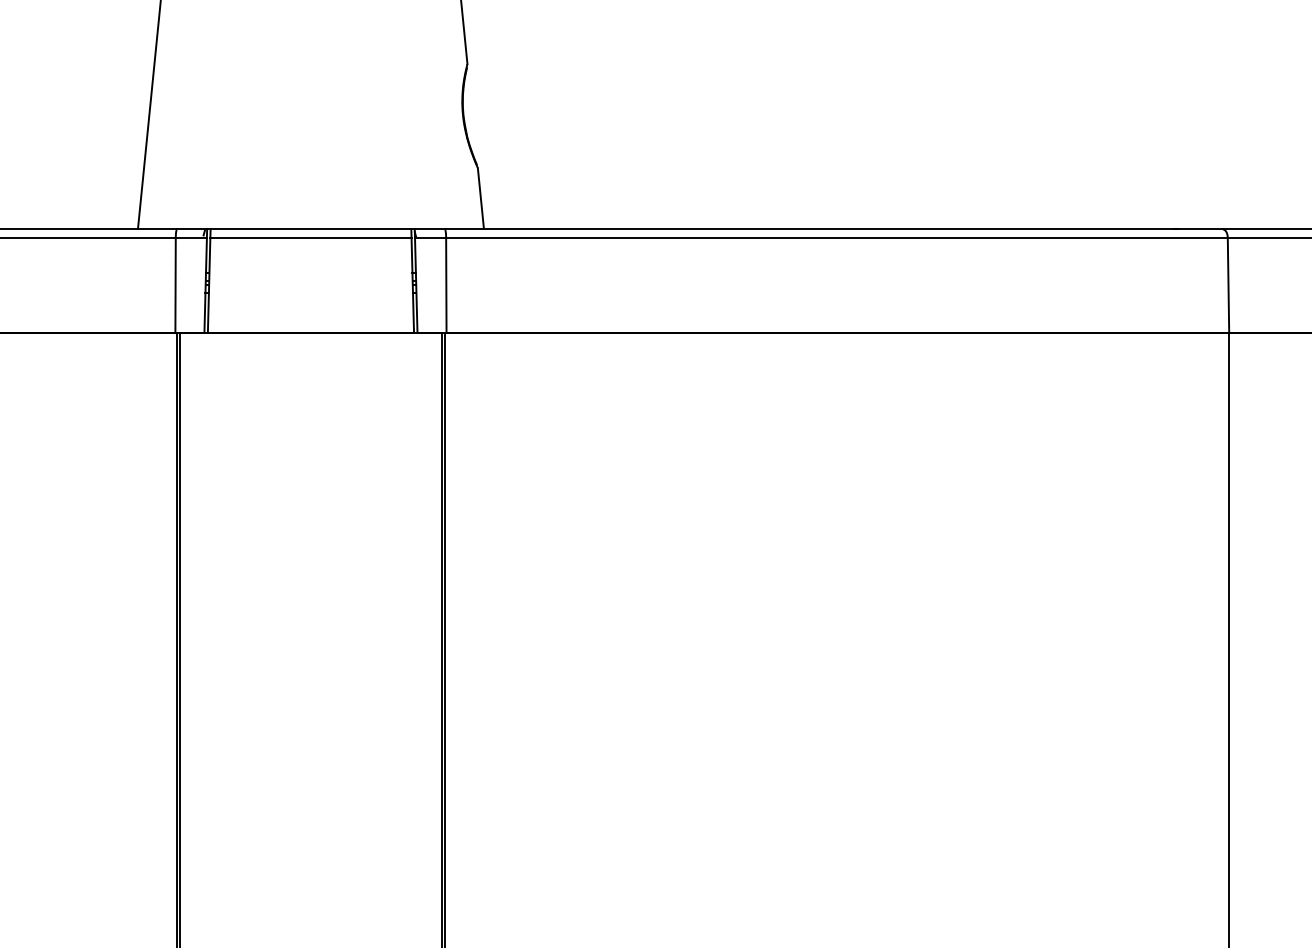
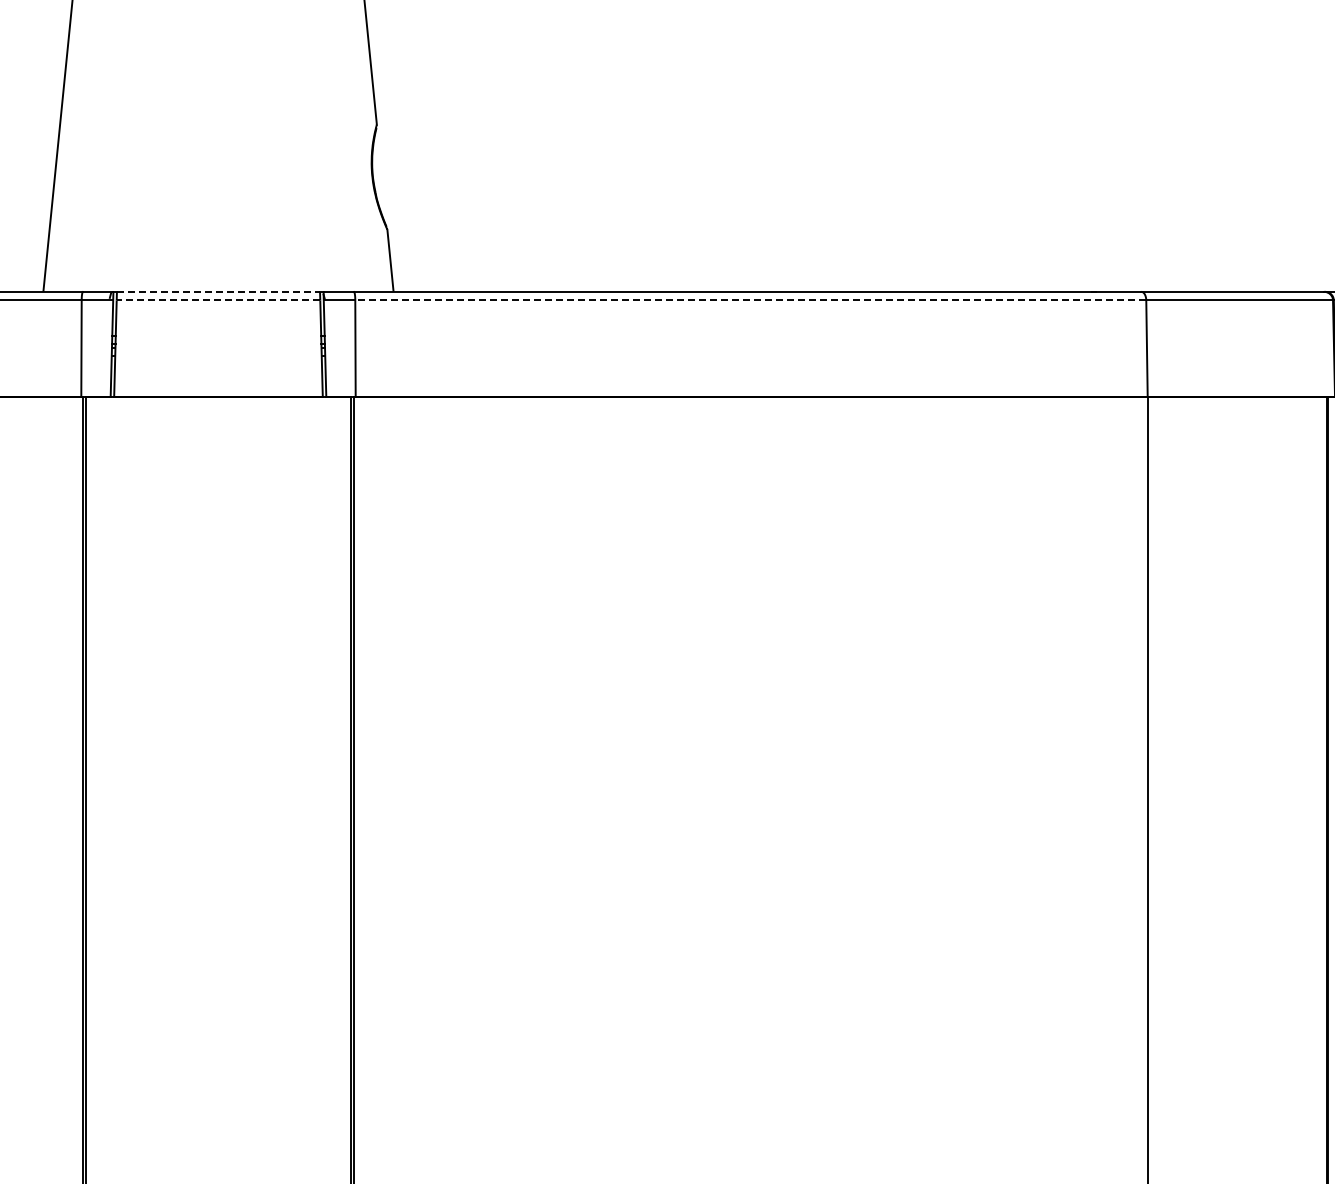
line: (310, 229) -> (218, 291), solid -> dashed
line: (310, 238) -> (218, 300), solid -> dashed
line: (836, 238) -> (750, 300), solid -> dashed

